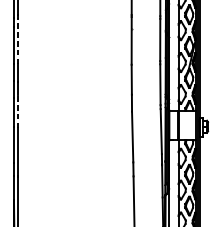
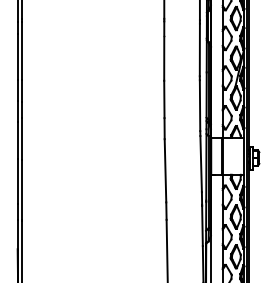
line: (17, 41) -> (22, 51), dashed -> solid
line: (17, 111) -> (22, 138), dashed -> solid

